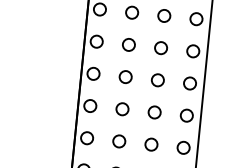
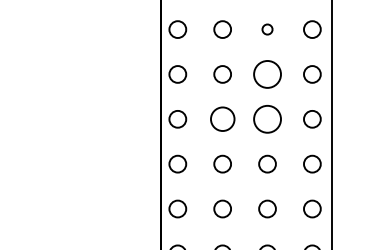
circle: (164, 15) -> (267, 29), size x0.6
circle: (161, 48) -> (267, 74), size x1.6
circle: (125, 77) -> (222, 119), size x1.4
circle: (157, 79) -> (267, 118), size x1.6

